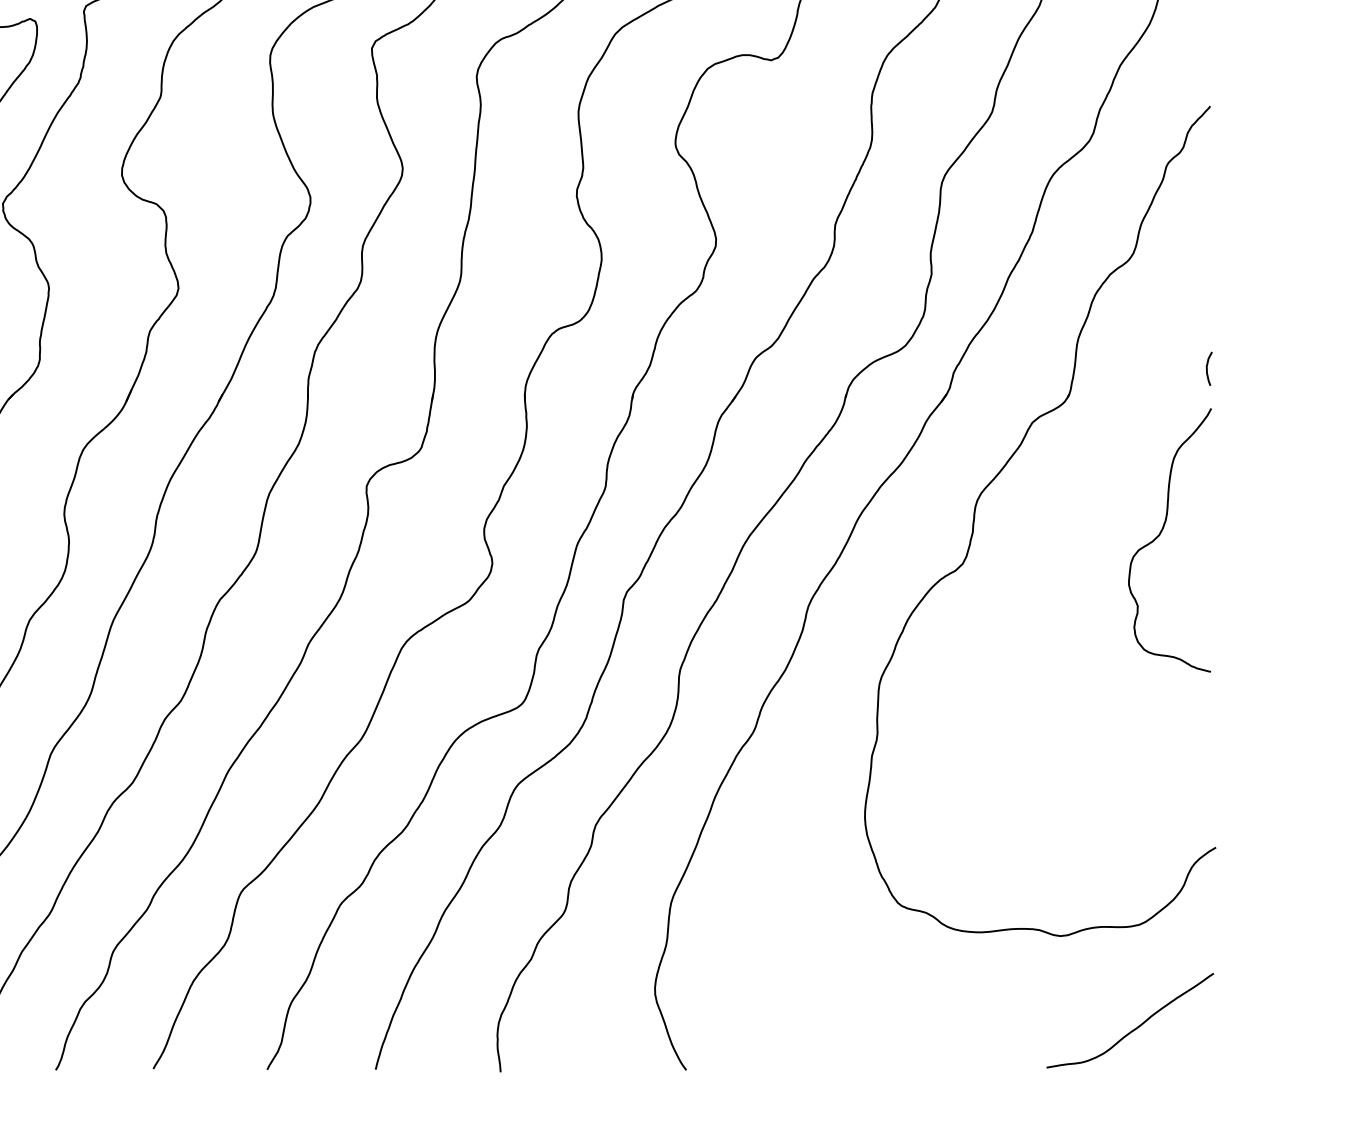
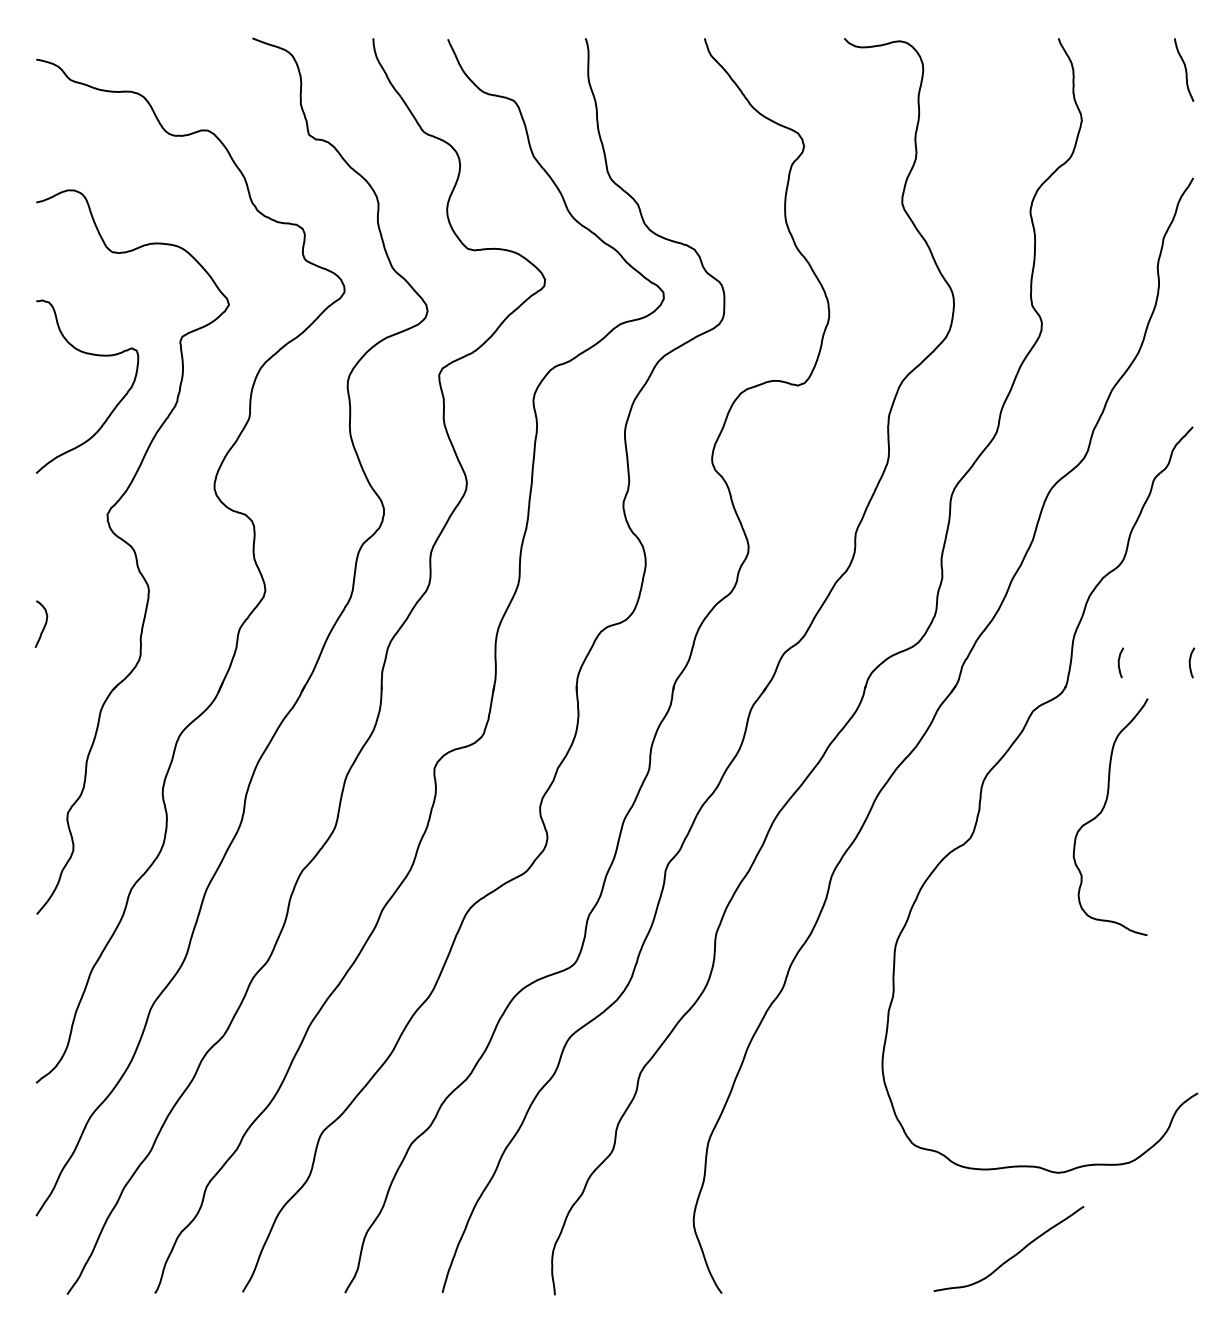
curve: (1128, 368) -> (1119, 662), added
curve: (1162, 533) -> (1103, 810), moved
curve: (1136, 1026) -> (1014, 1254), moved

